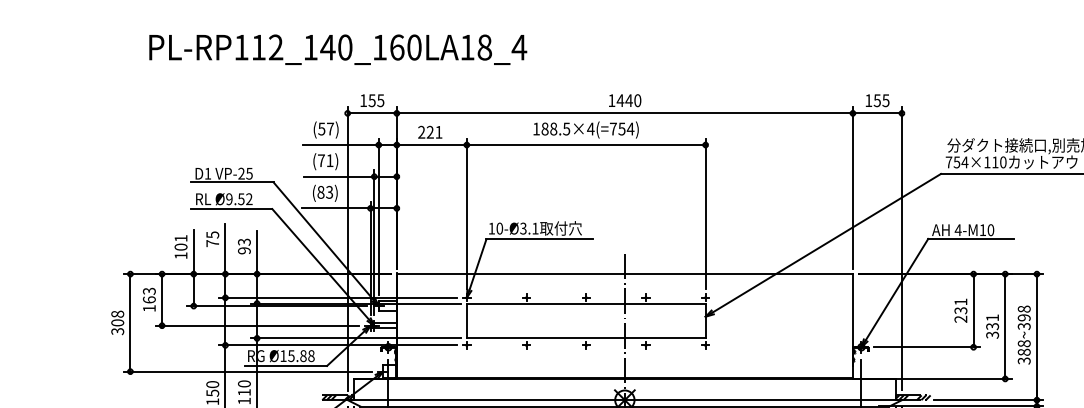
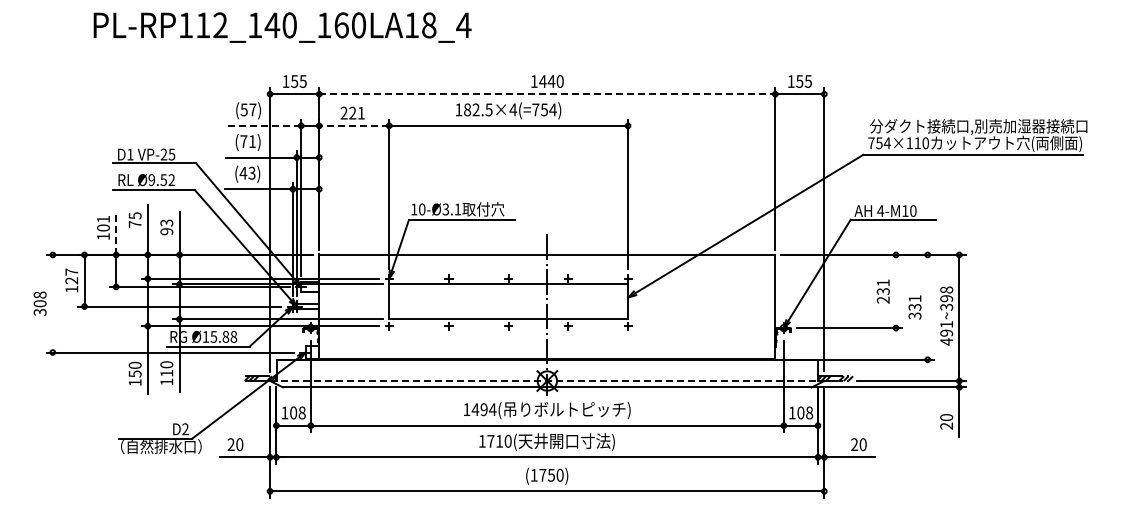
text: (338, 49) -> (282, 27), moved
line: (625, 113) -> (547, 94), solid -> dashed
text: (553, 128) -> (475, 109), 188.5×4(=754) -> 182.5×4(=754)
line: (341, 144) -> (263, 125), solid -> dashed
line: (432, 144) -> (354, 125), solid -> dashed
text: (321, 191) -> (243, 172), (83) -> (43)
line: (194, 251) -> (116, 232), solid -> dashed
text: (149, 295) -> (71, 276), 163 -> 127
line: (974, 310) -> (896, 291), removed
line: (130, 322) -> (52, 303), removed
line: (1005, 325) -> (927, 306), removed
text: (1024, 352) -> (946, 333), 388~398 -> 491~398
line: (625, 400) -> (547, 381), solid -> dashed

